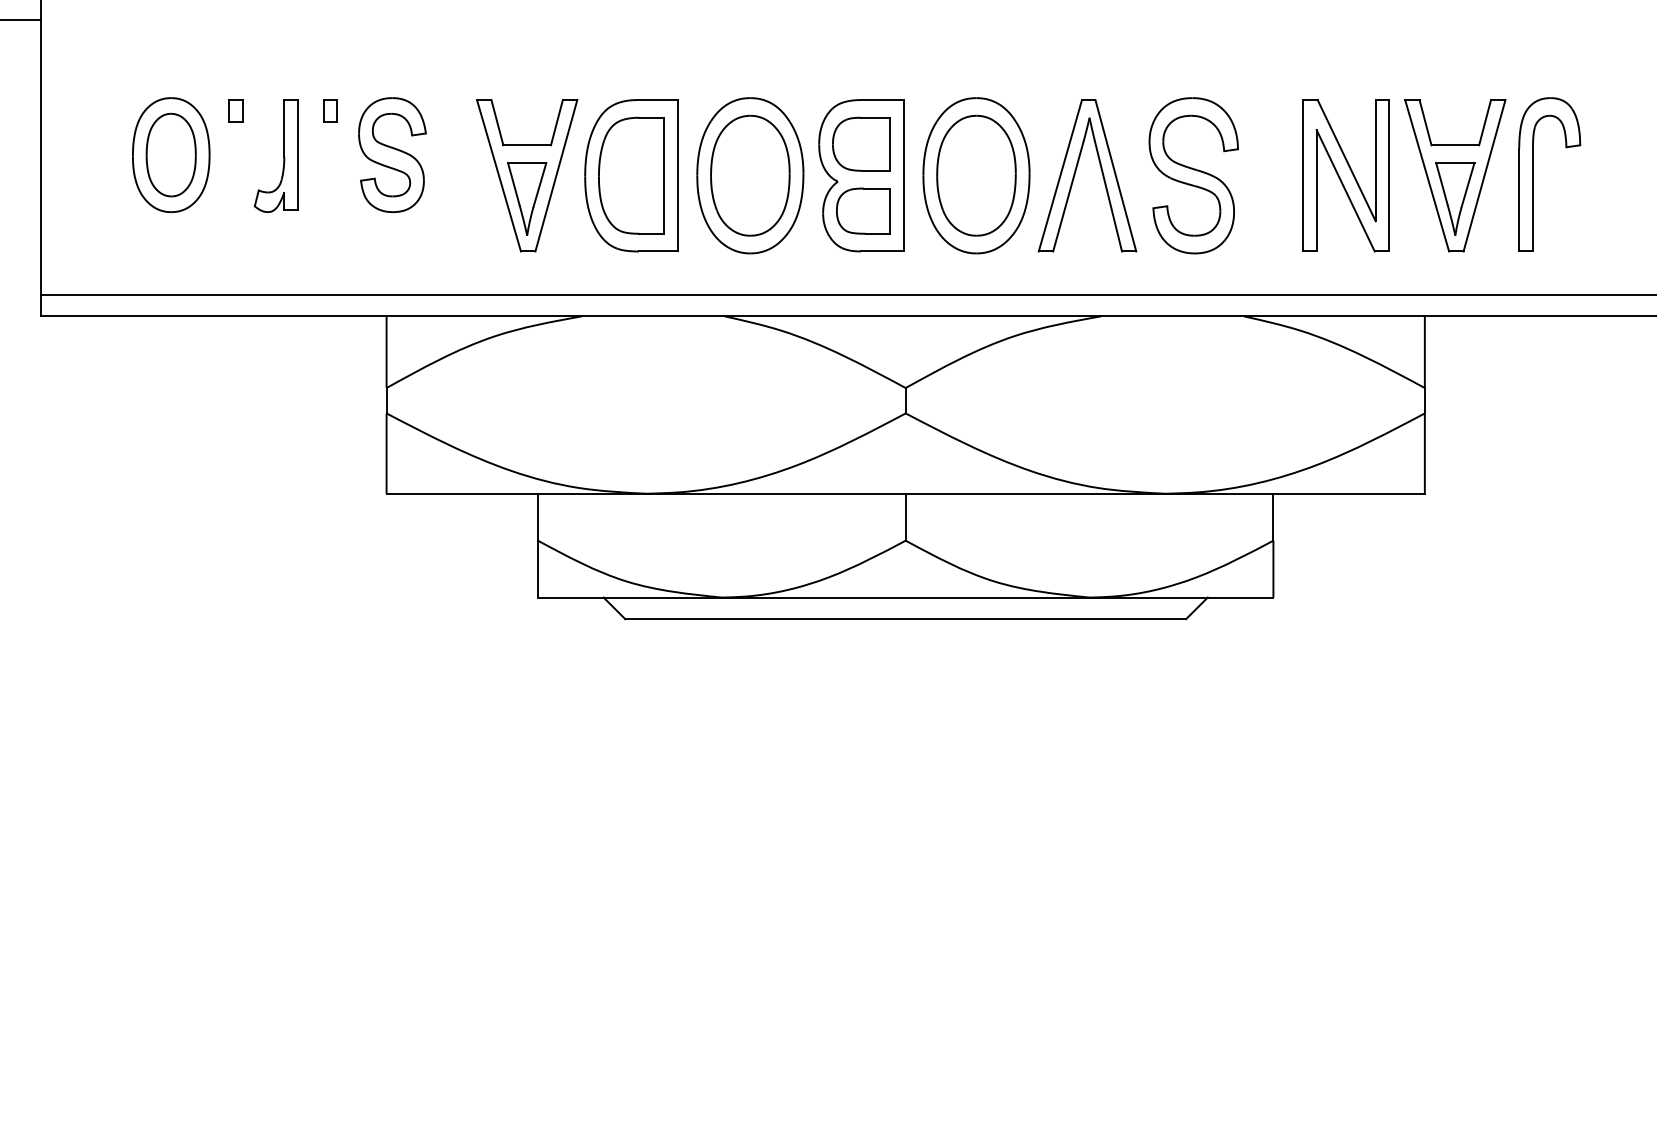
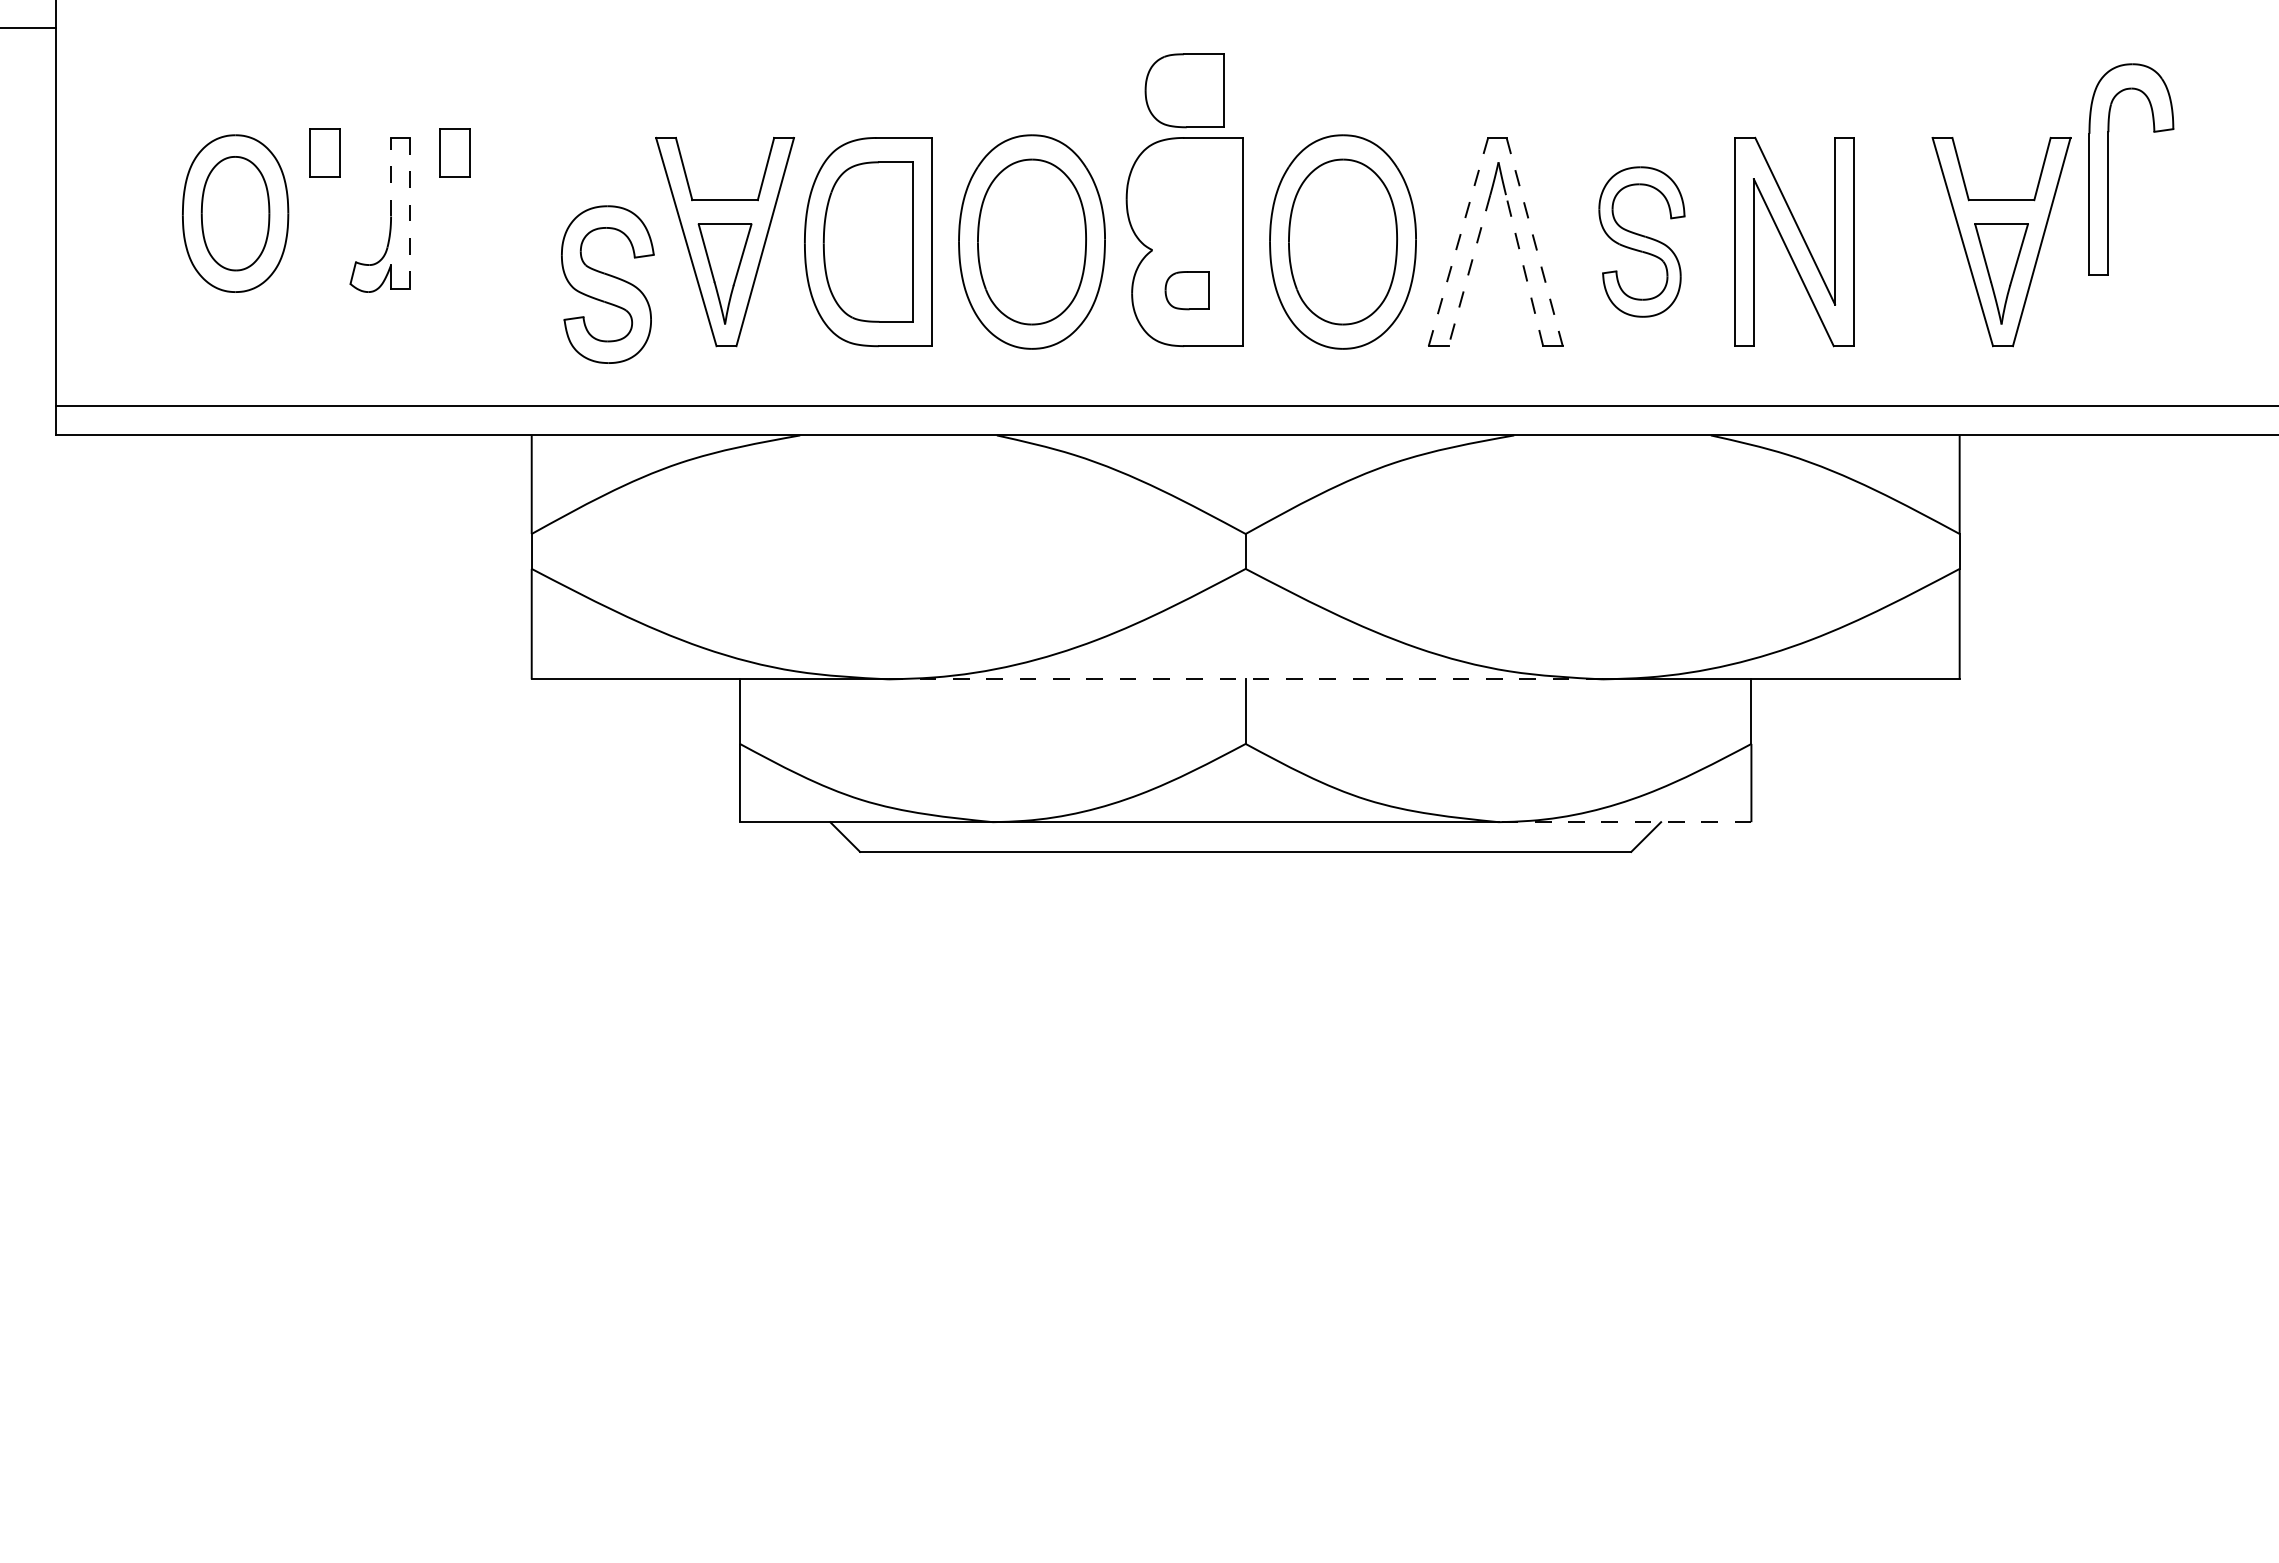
part: (235, 110) -> (324, 152), size x1.6
part: (330, 110) -> (454, 152), size x1.6
line: (284, 128) -> (391, 176), solid -> dashed
part: (861, 144) -> (1184, 90), moved
line: (298, 155) -> (410, 213), solid -> dashed
part: (392, 155) -> (607, 284), moved
part: (1533, 174) -> (2108, 169), moved
line: (1060, 175) -> (1458, 241), solid -> dashed
part: (1193, 175) -> (1641, 241), size x0.7
part: (1346, 175) -> (1794, 241), moved
line: (1115, 176) -> (1534, 242), solid -> dashed
line: (1108, 196) -> (1524, 270), solid -> dashed
line: (1068, 197) -> (1469, 271), solid -> dashed
part: (863, 210) -> (1187, 290), size x0.6
line: (905, 493) -> (1245, 679), solid -> dashed
line: (1181, 597) -> (1624, 822), solid -> dashed

